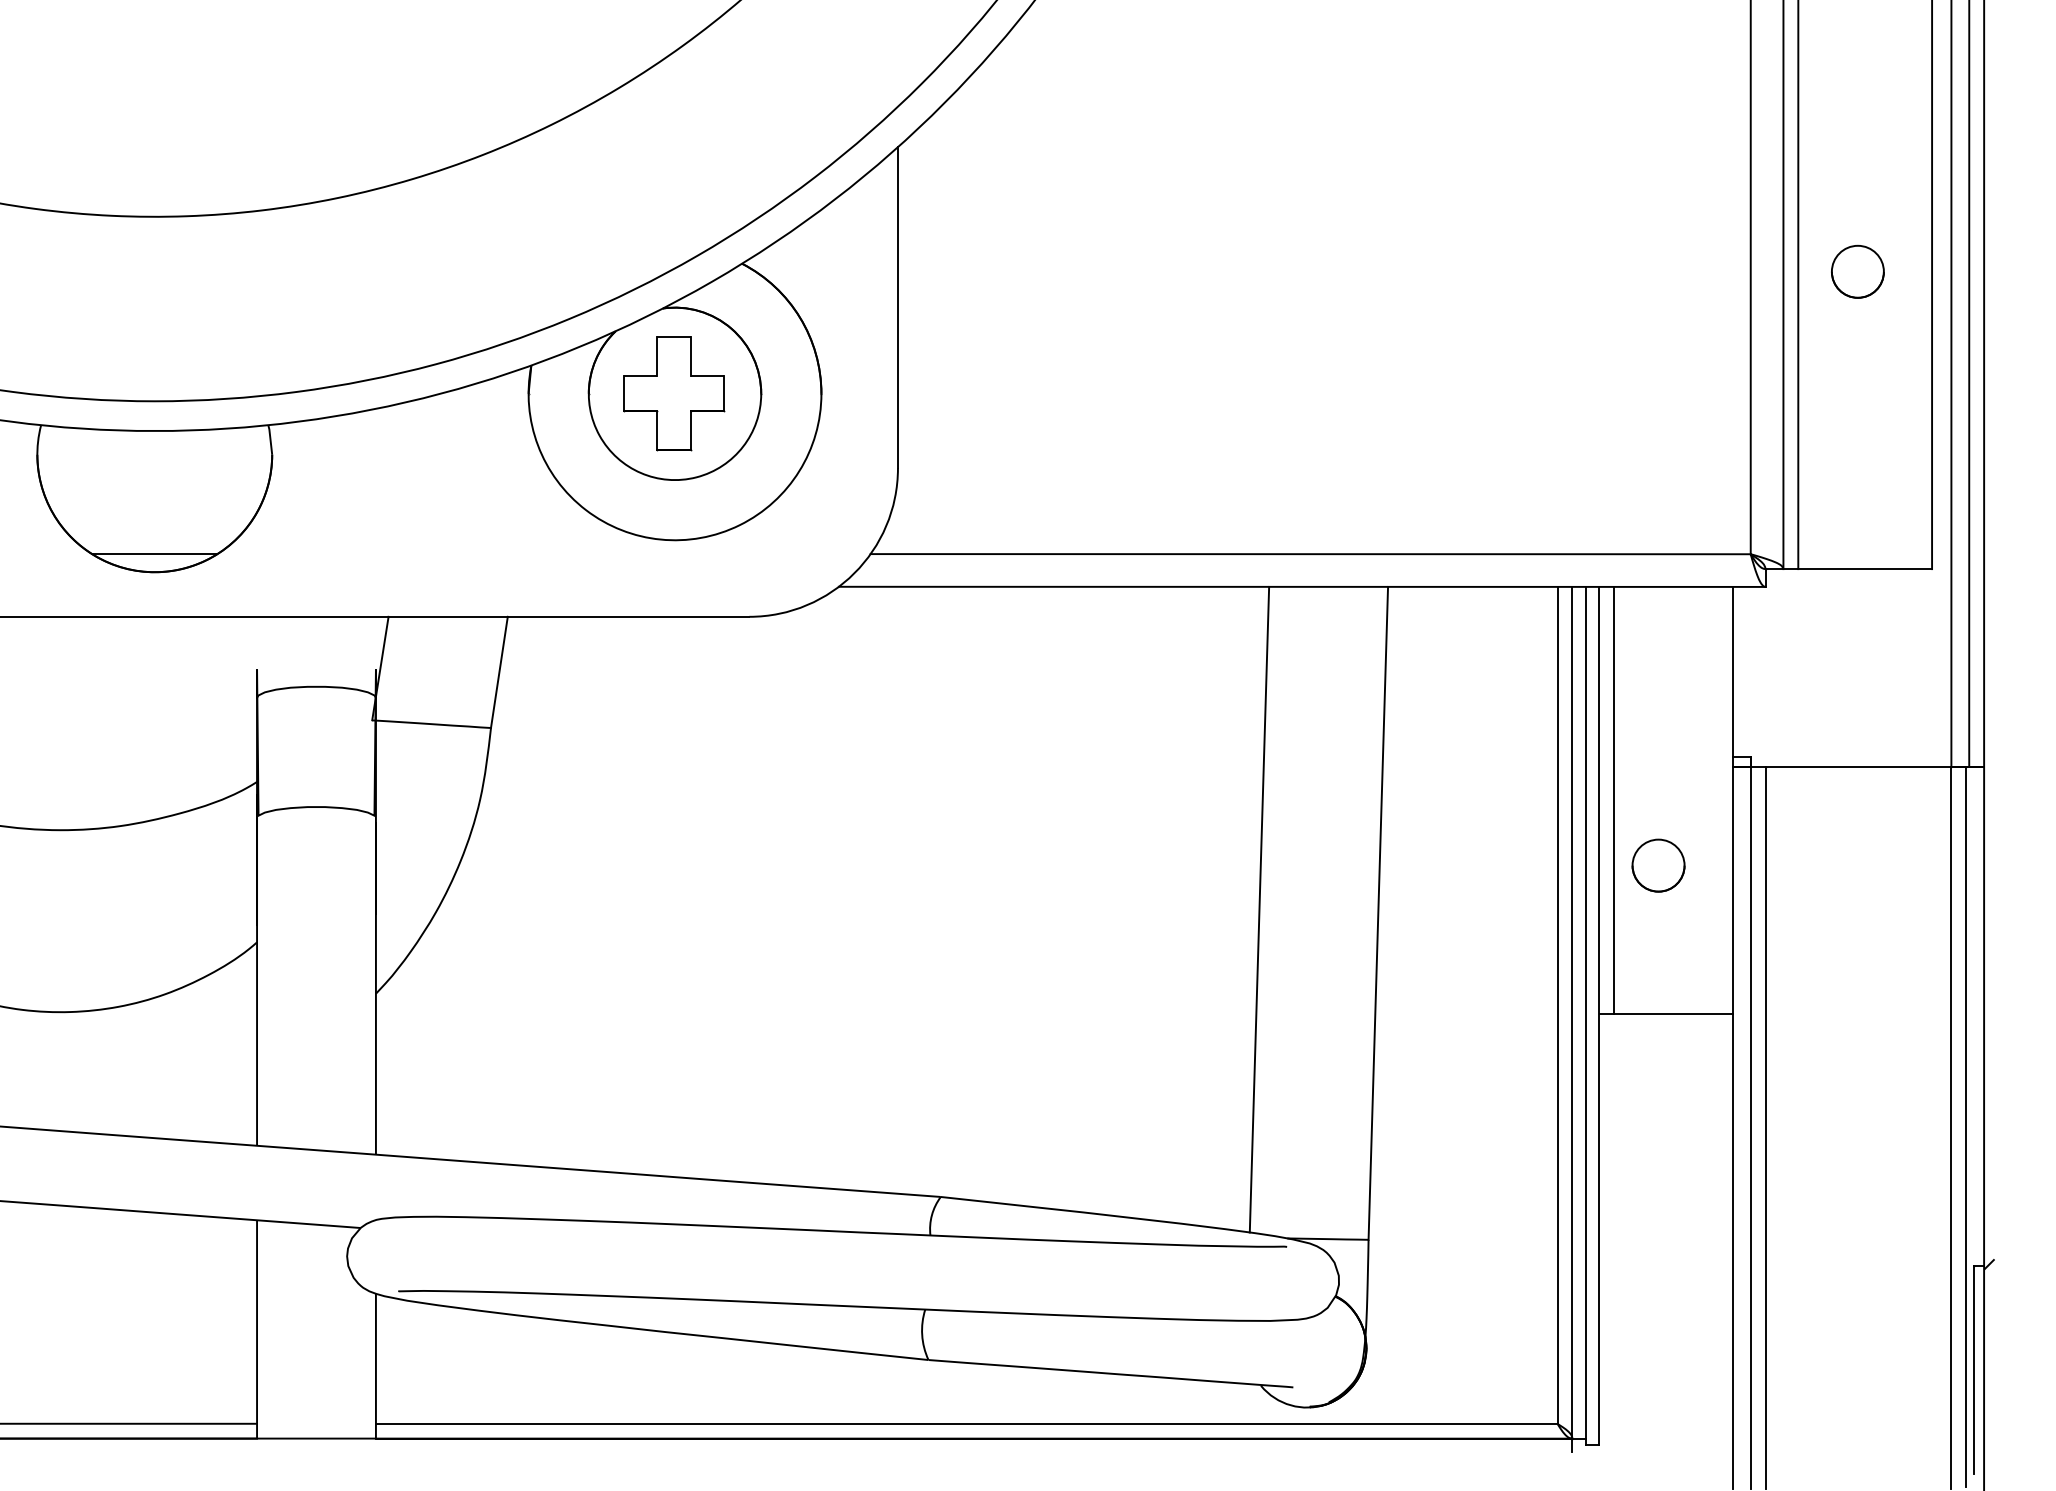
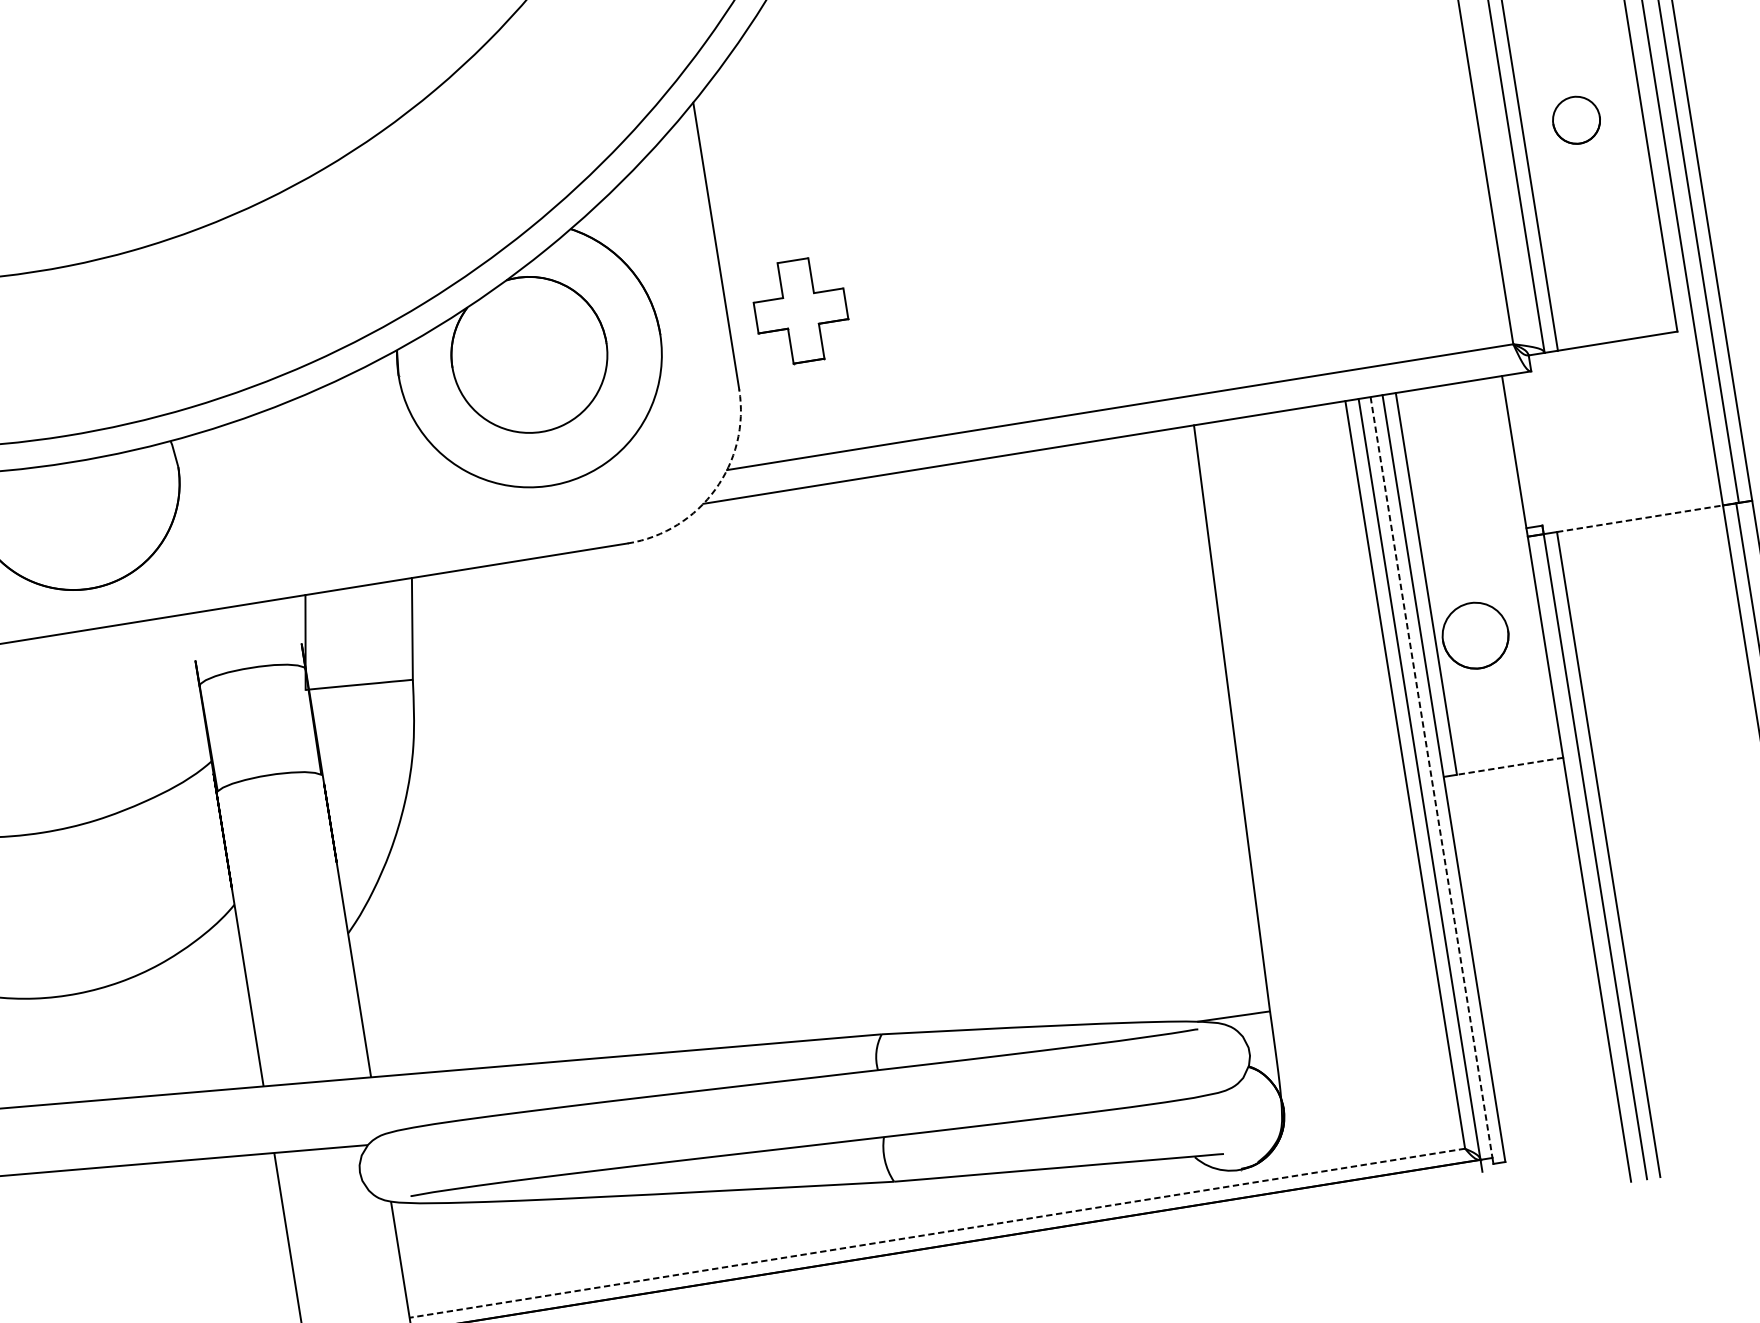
circle: (1857, 271) -> (1576, 120), moved
part: (674, 393) -> (801, 311), moved
line: (154, 554) -> (87, 572), removed
arc: (854, 573) -> (715, 489), solid -> dashed
line: (1858, 766) -> (1639, 518), solid -> dashed
circle: (1658, 865) -> (1475, 635), size x1.4
line: (1259, 909) -> (1125, 731), removed
line: (1585, 1012) -> (1431, 777), solid -> dashed
line: (1672, 1014) -> (1509, 766), solid -> dashed
line: (966, 1423) -> (937, 1233), solid -> dashed

